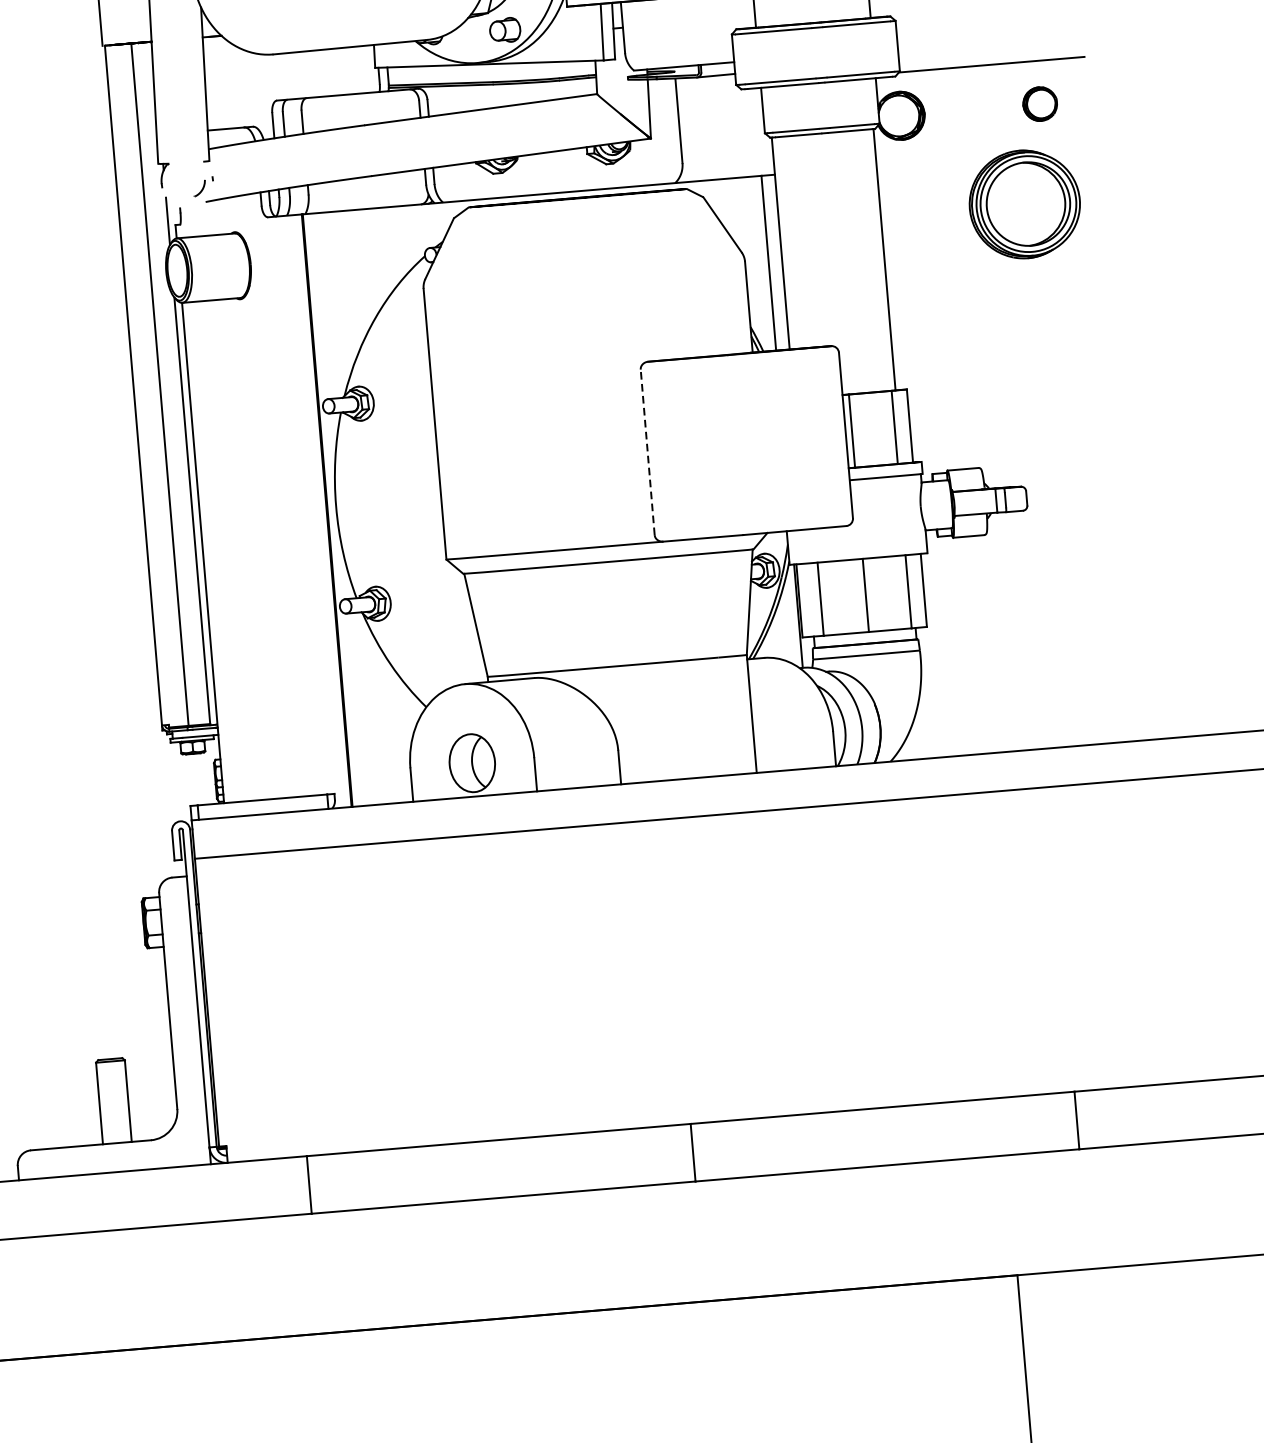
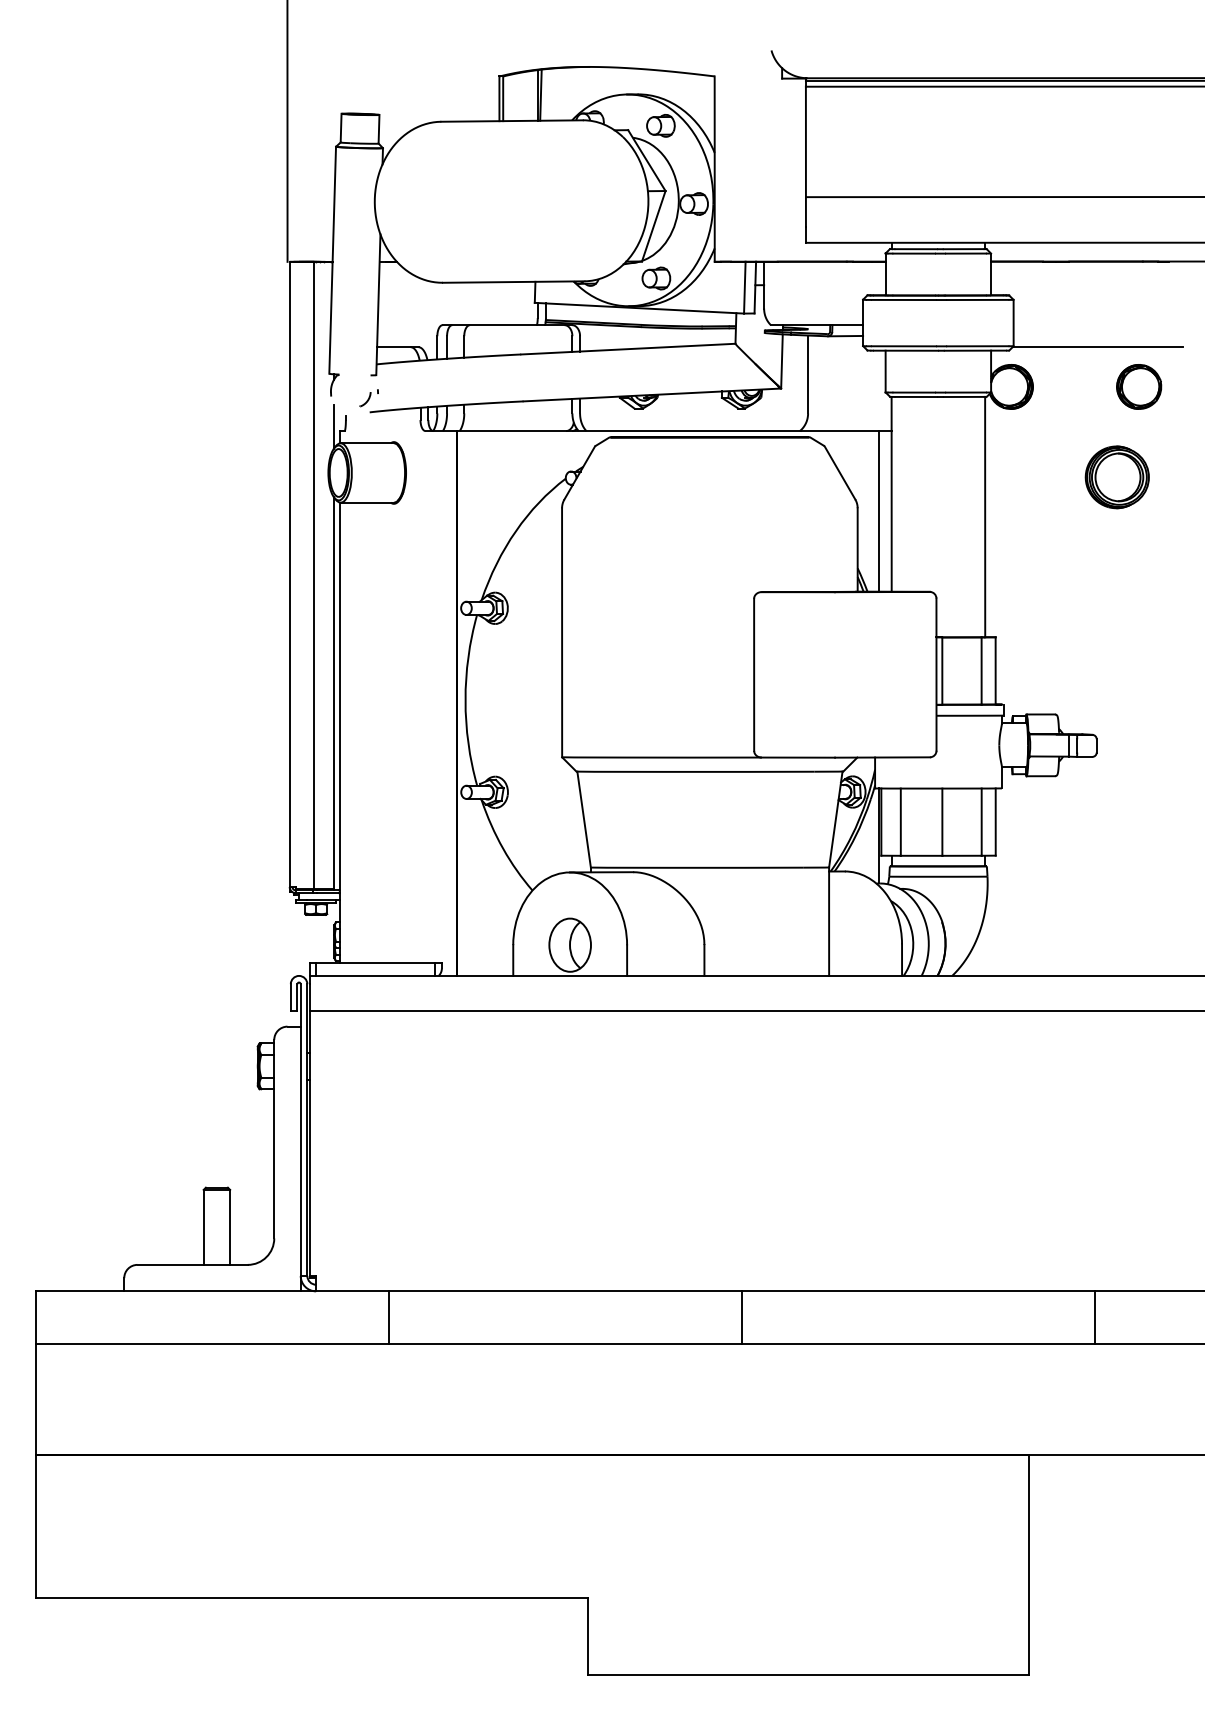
part: (1040, 103) -> (1139, 386), size x1.43
part: (1023, 204) -> (1116, 477), size x0.62
line: (648, 451) -> (754, 674), dashed -> solid

